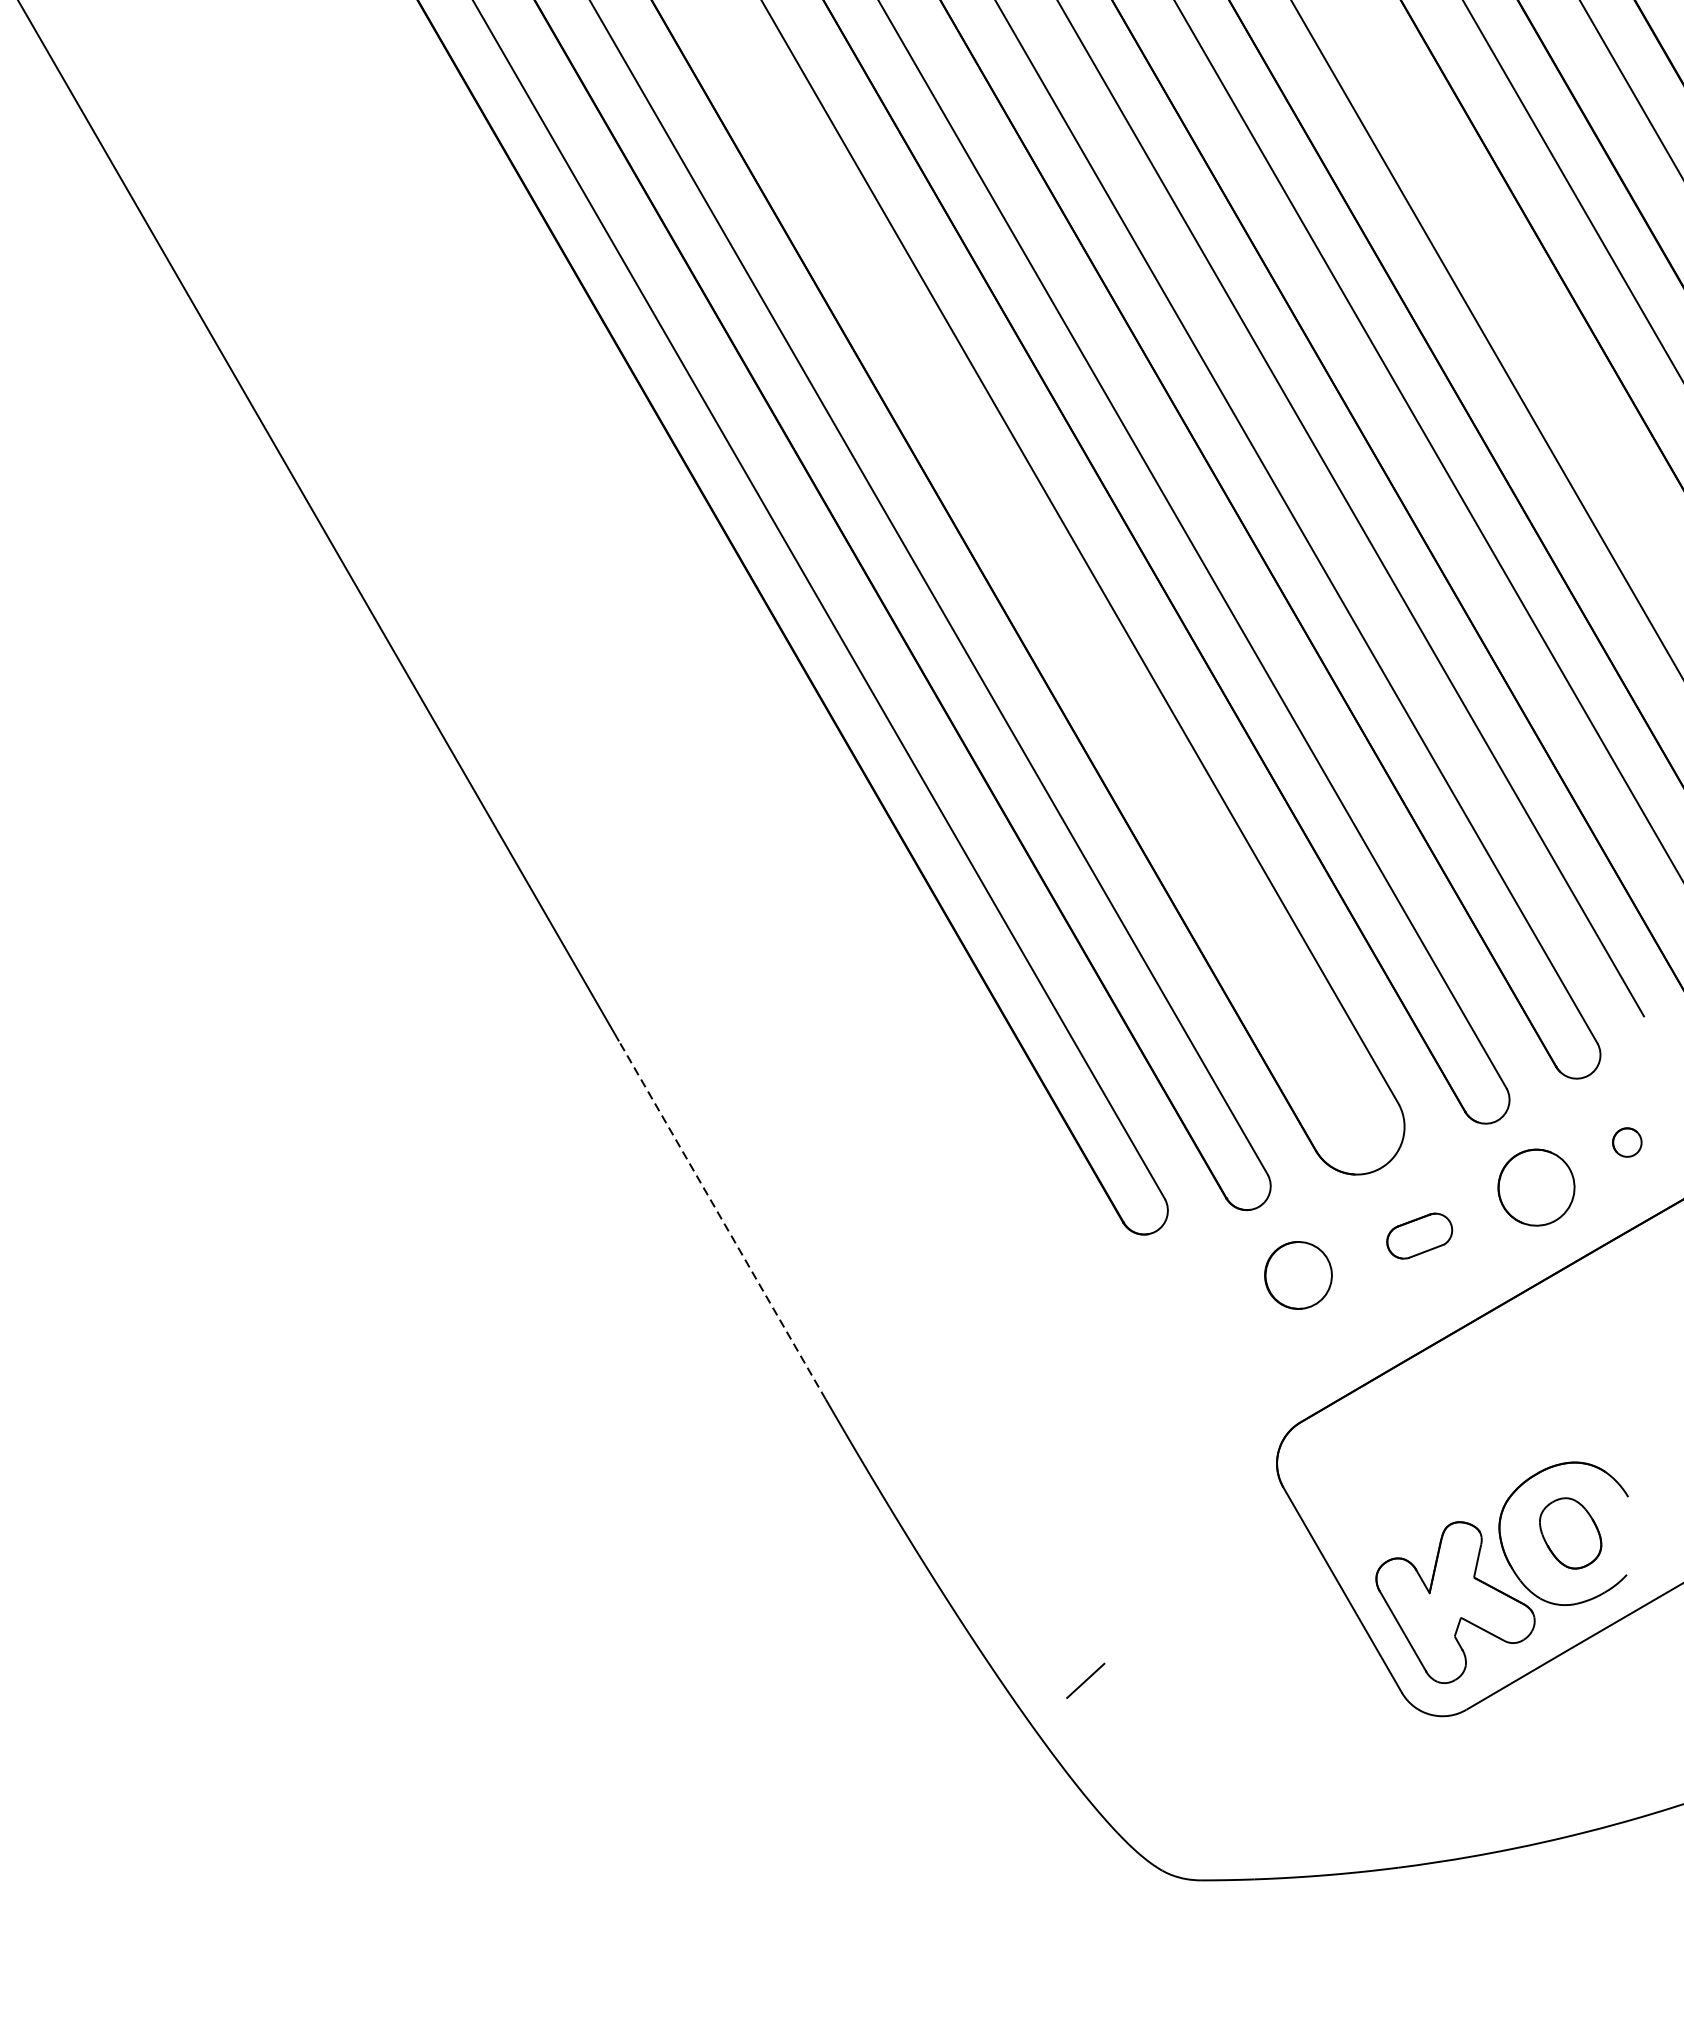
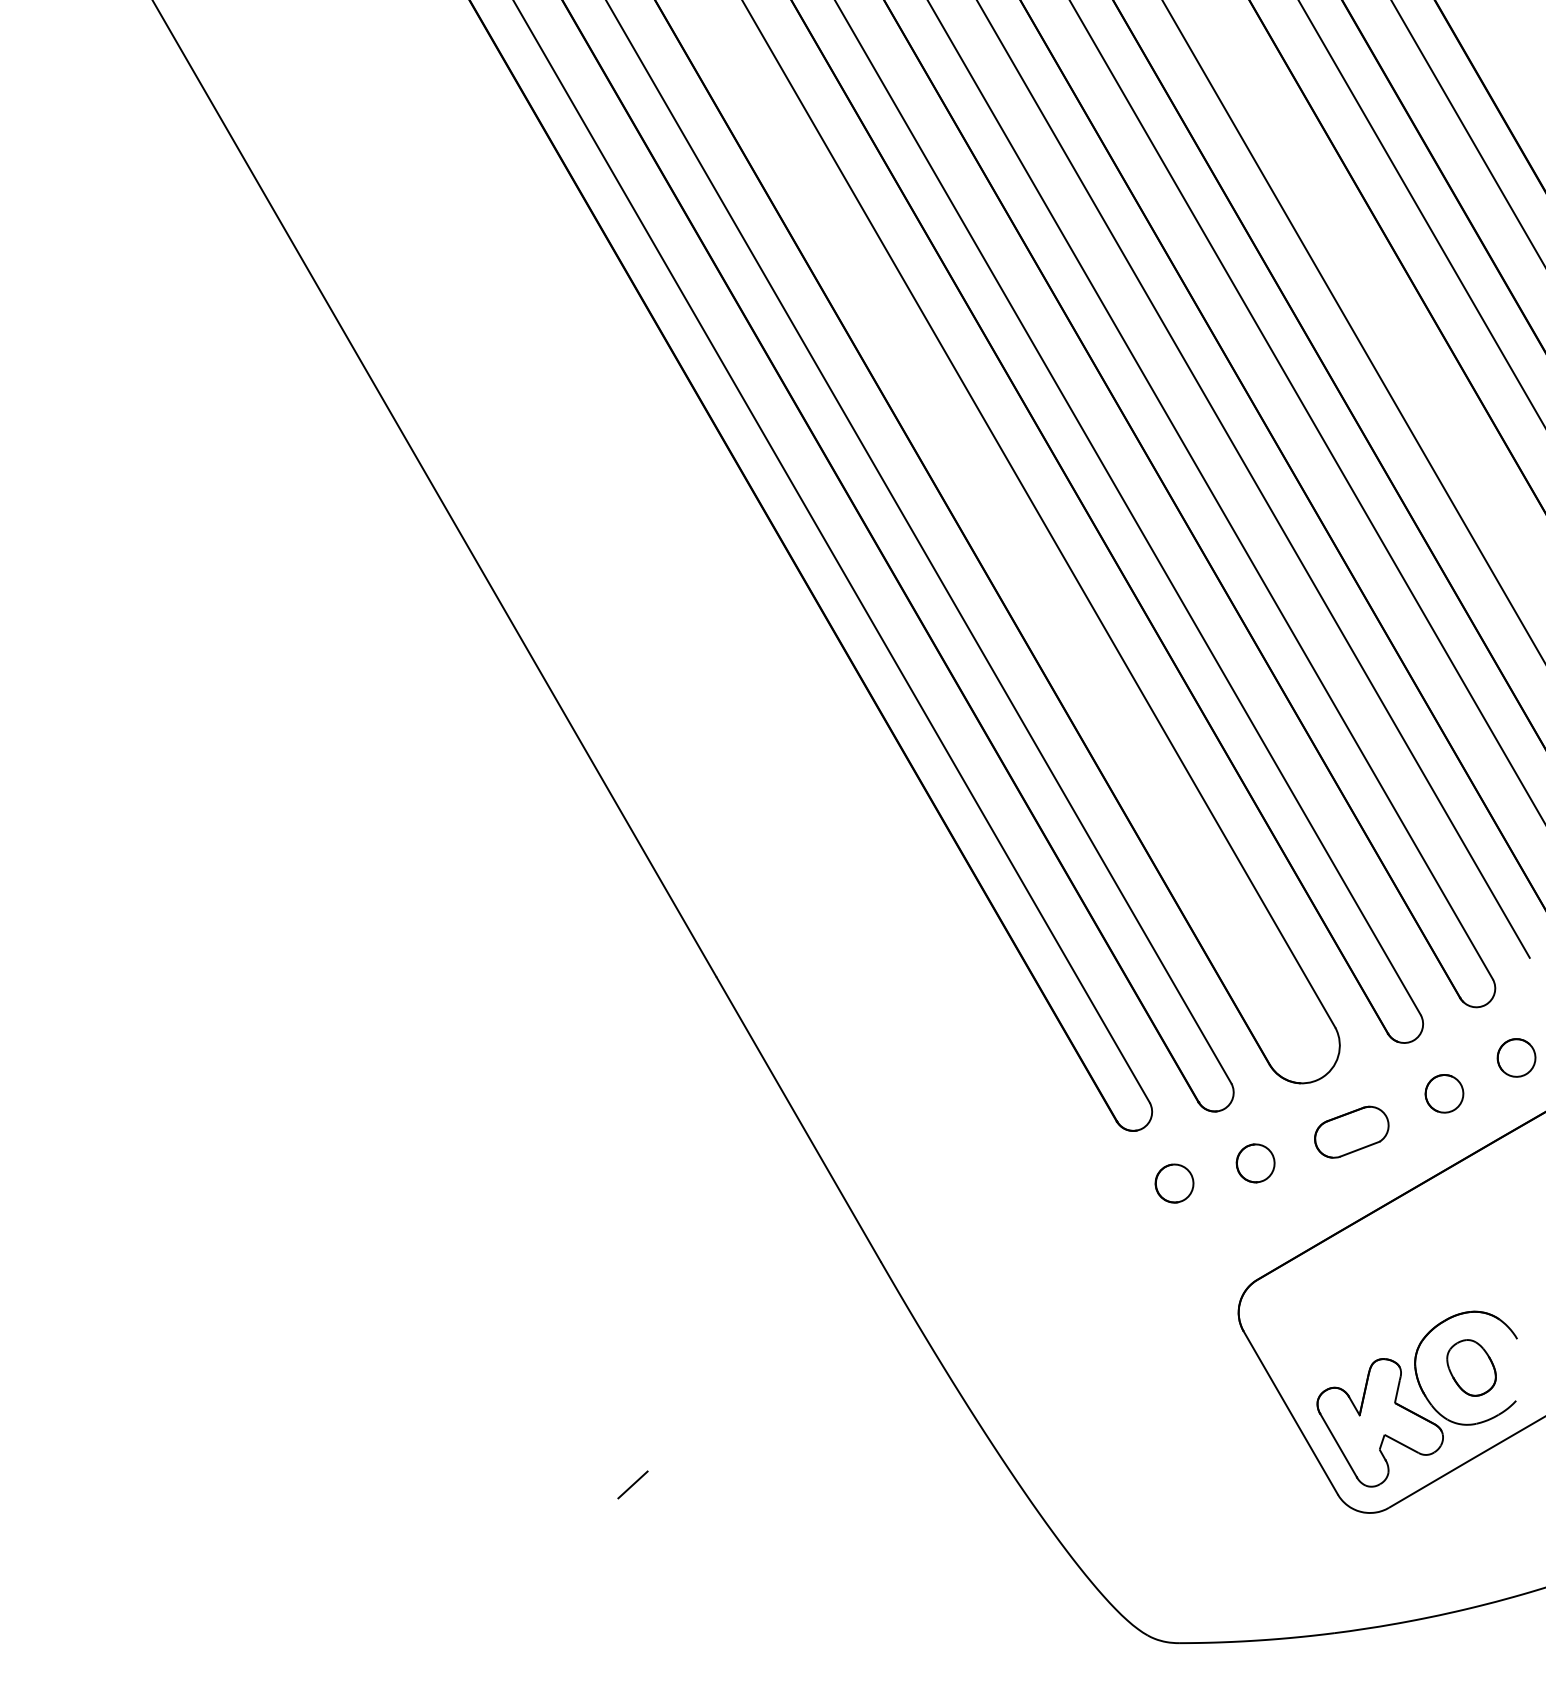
part: (1627, 1141) -> (1516, 1057), size x1.67
part: (1536, 1187) -> (1444, 1093), size x0.62
line: (722, 1220) -> (798, 1119), dashed -> solid
part: (1419, 1235) -> (1351, 1131), size x1.43
part: (1298, 1275) -> (1255, 1163), size x0.71
part: (1196, 1300) -> (1174, 1183), added
line: (1085, 1680) -> (632, 1484), moved

